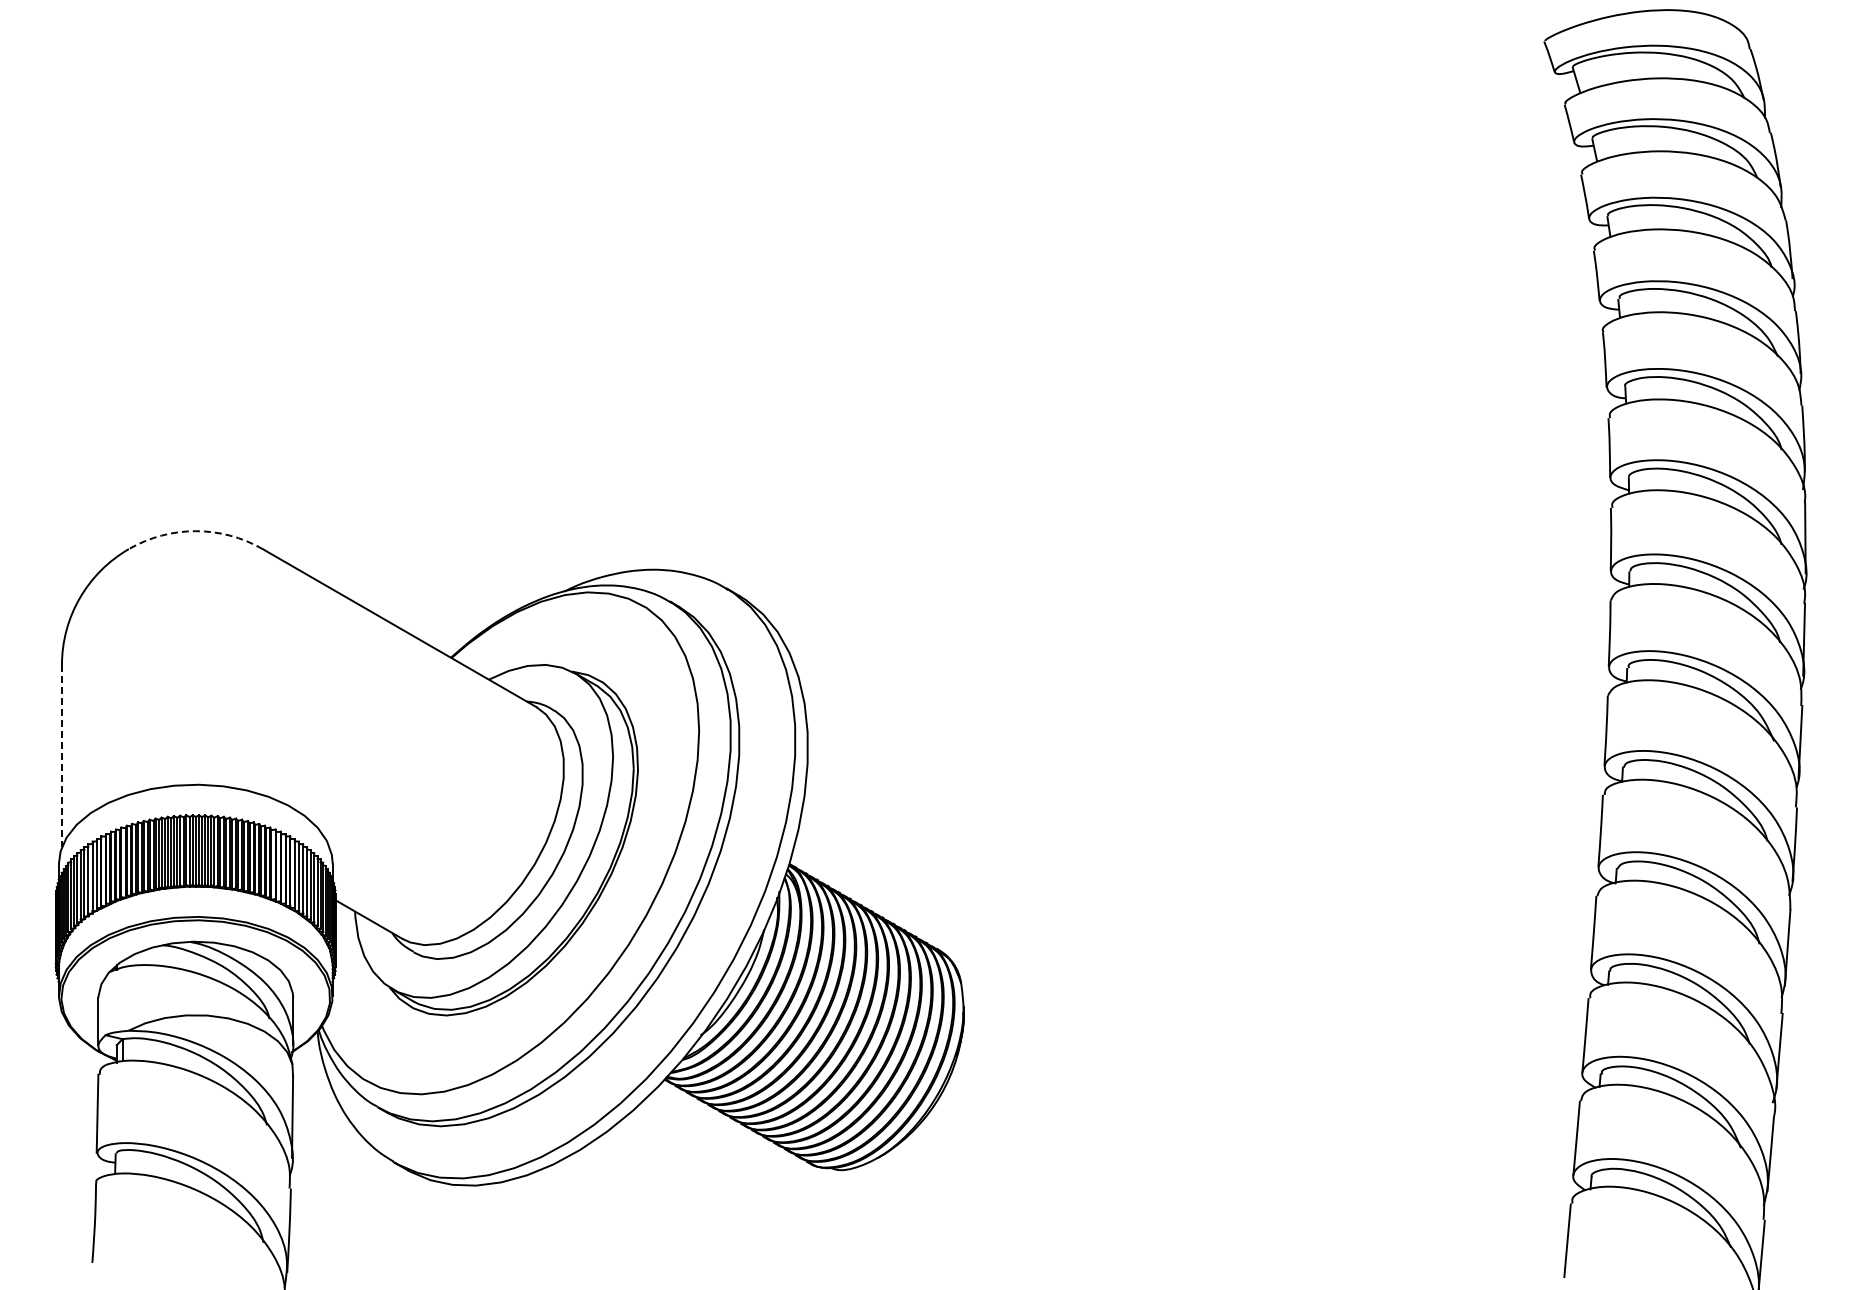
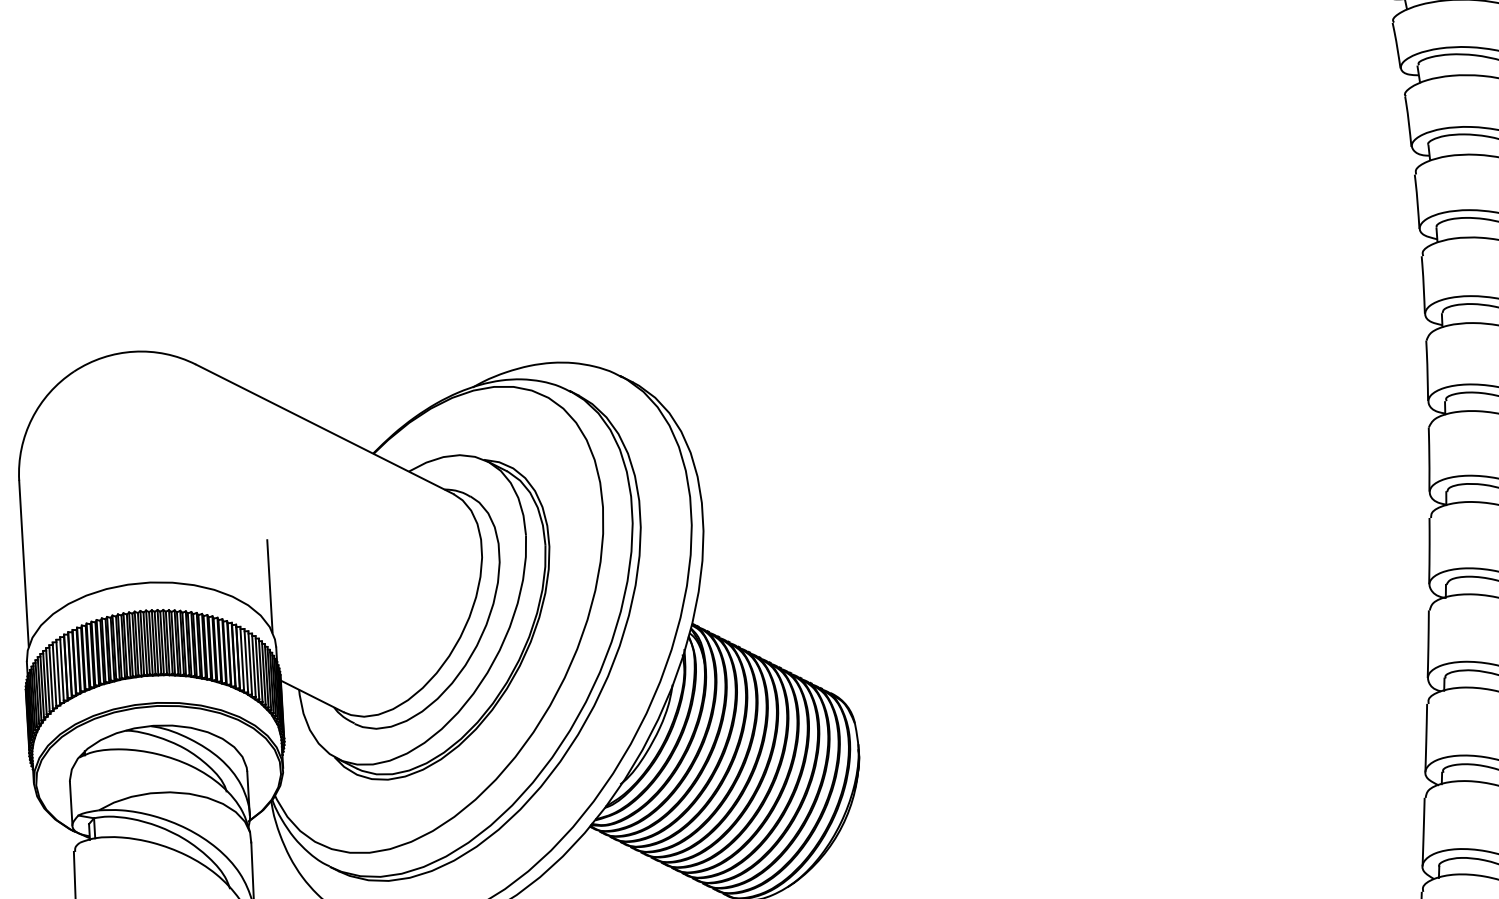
arc: (195, 531) -> (133, 352), dashed -> solid
line: (61, 756) -> (23, 564), dashed -> solid
line: (329, 796) -> (269, 586), added

